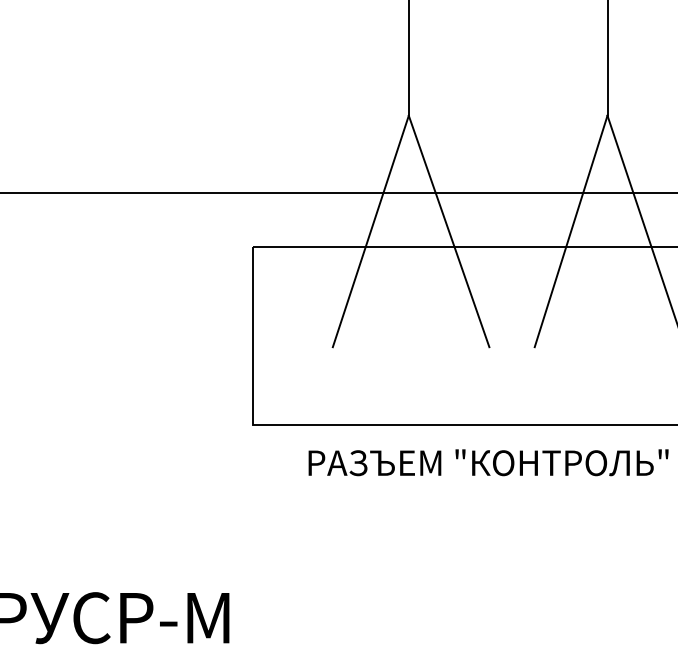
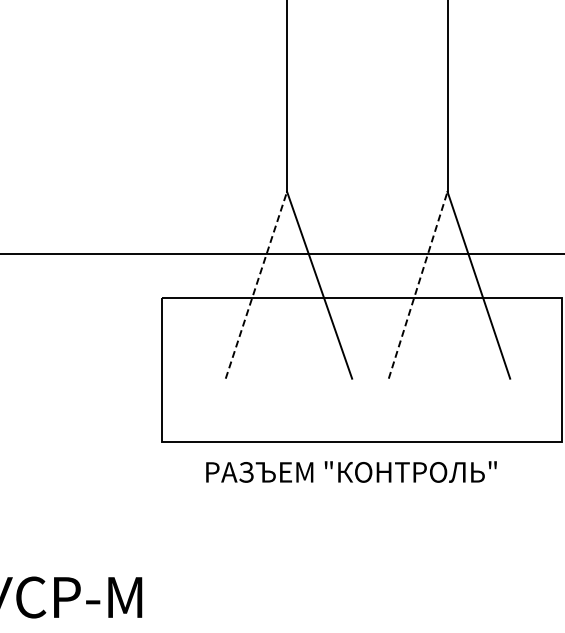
line: (370, 230) -> (256, 284), solid -> dashed
line: (571, 231) -> (418, 285), solid -> dashed

